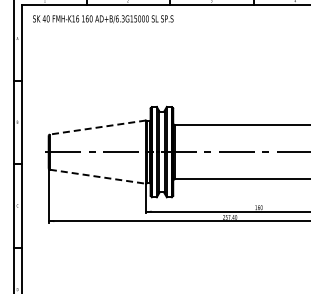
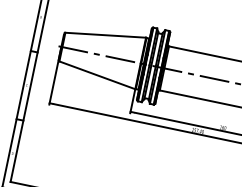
line: (97, 127) -> (105, 35), dashed -> solid
line: (97, 176) -> (96, 75), dashed -> solid

